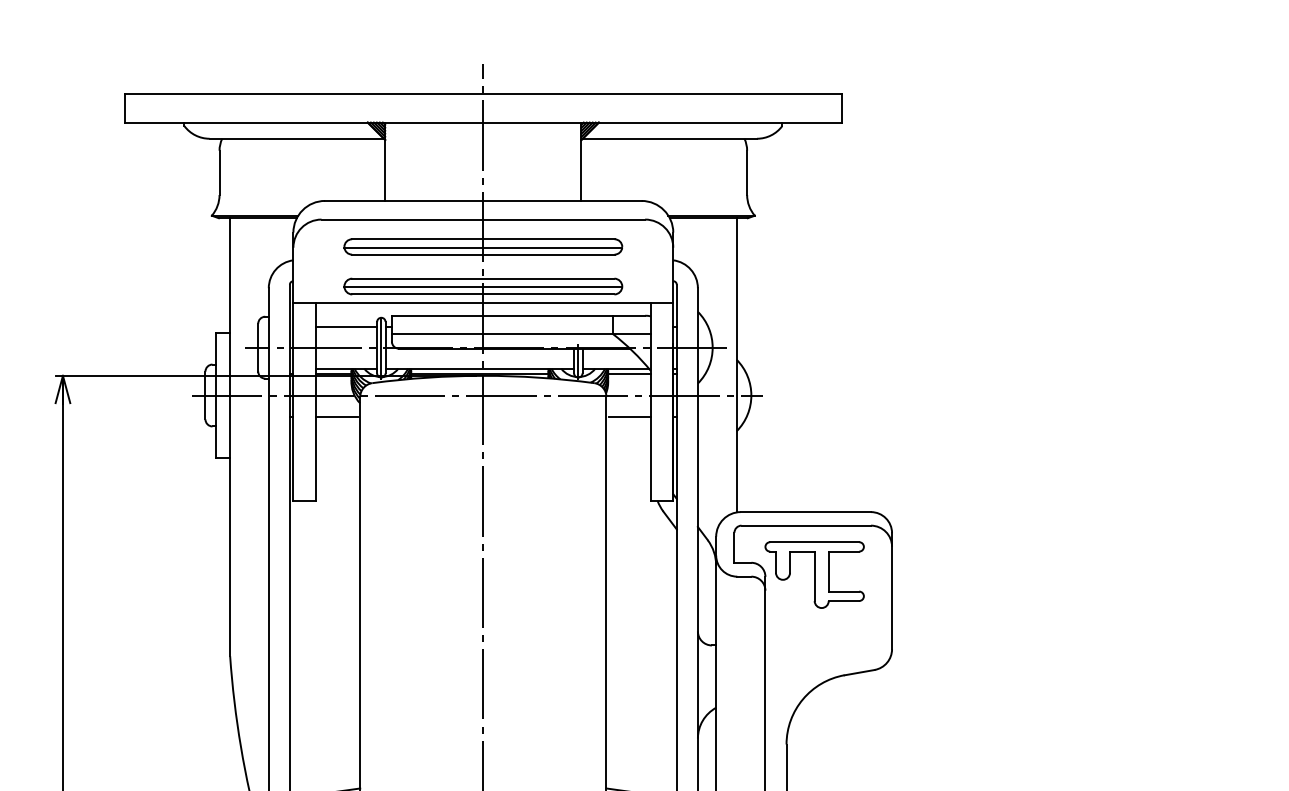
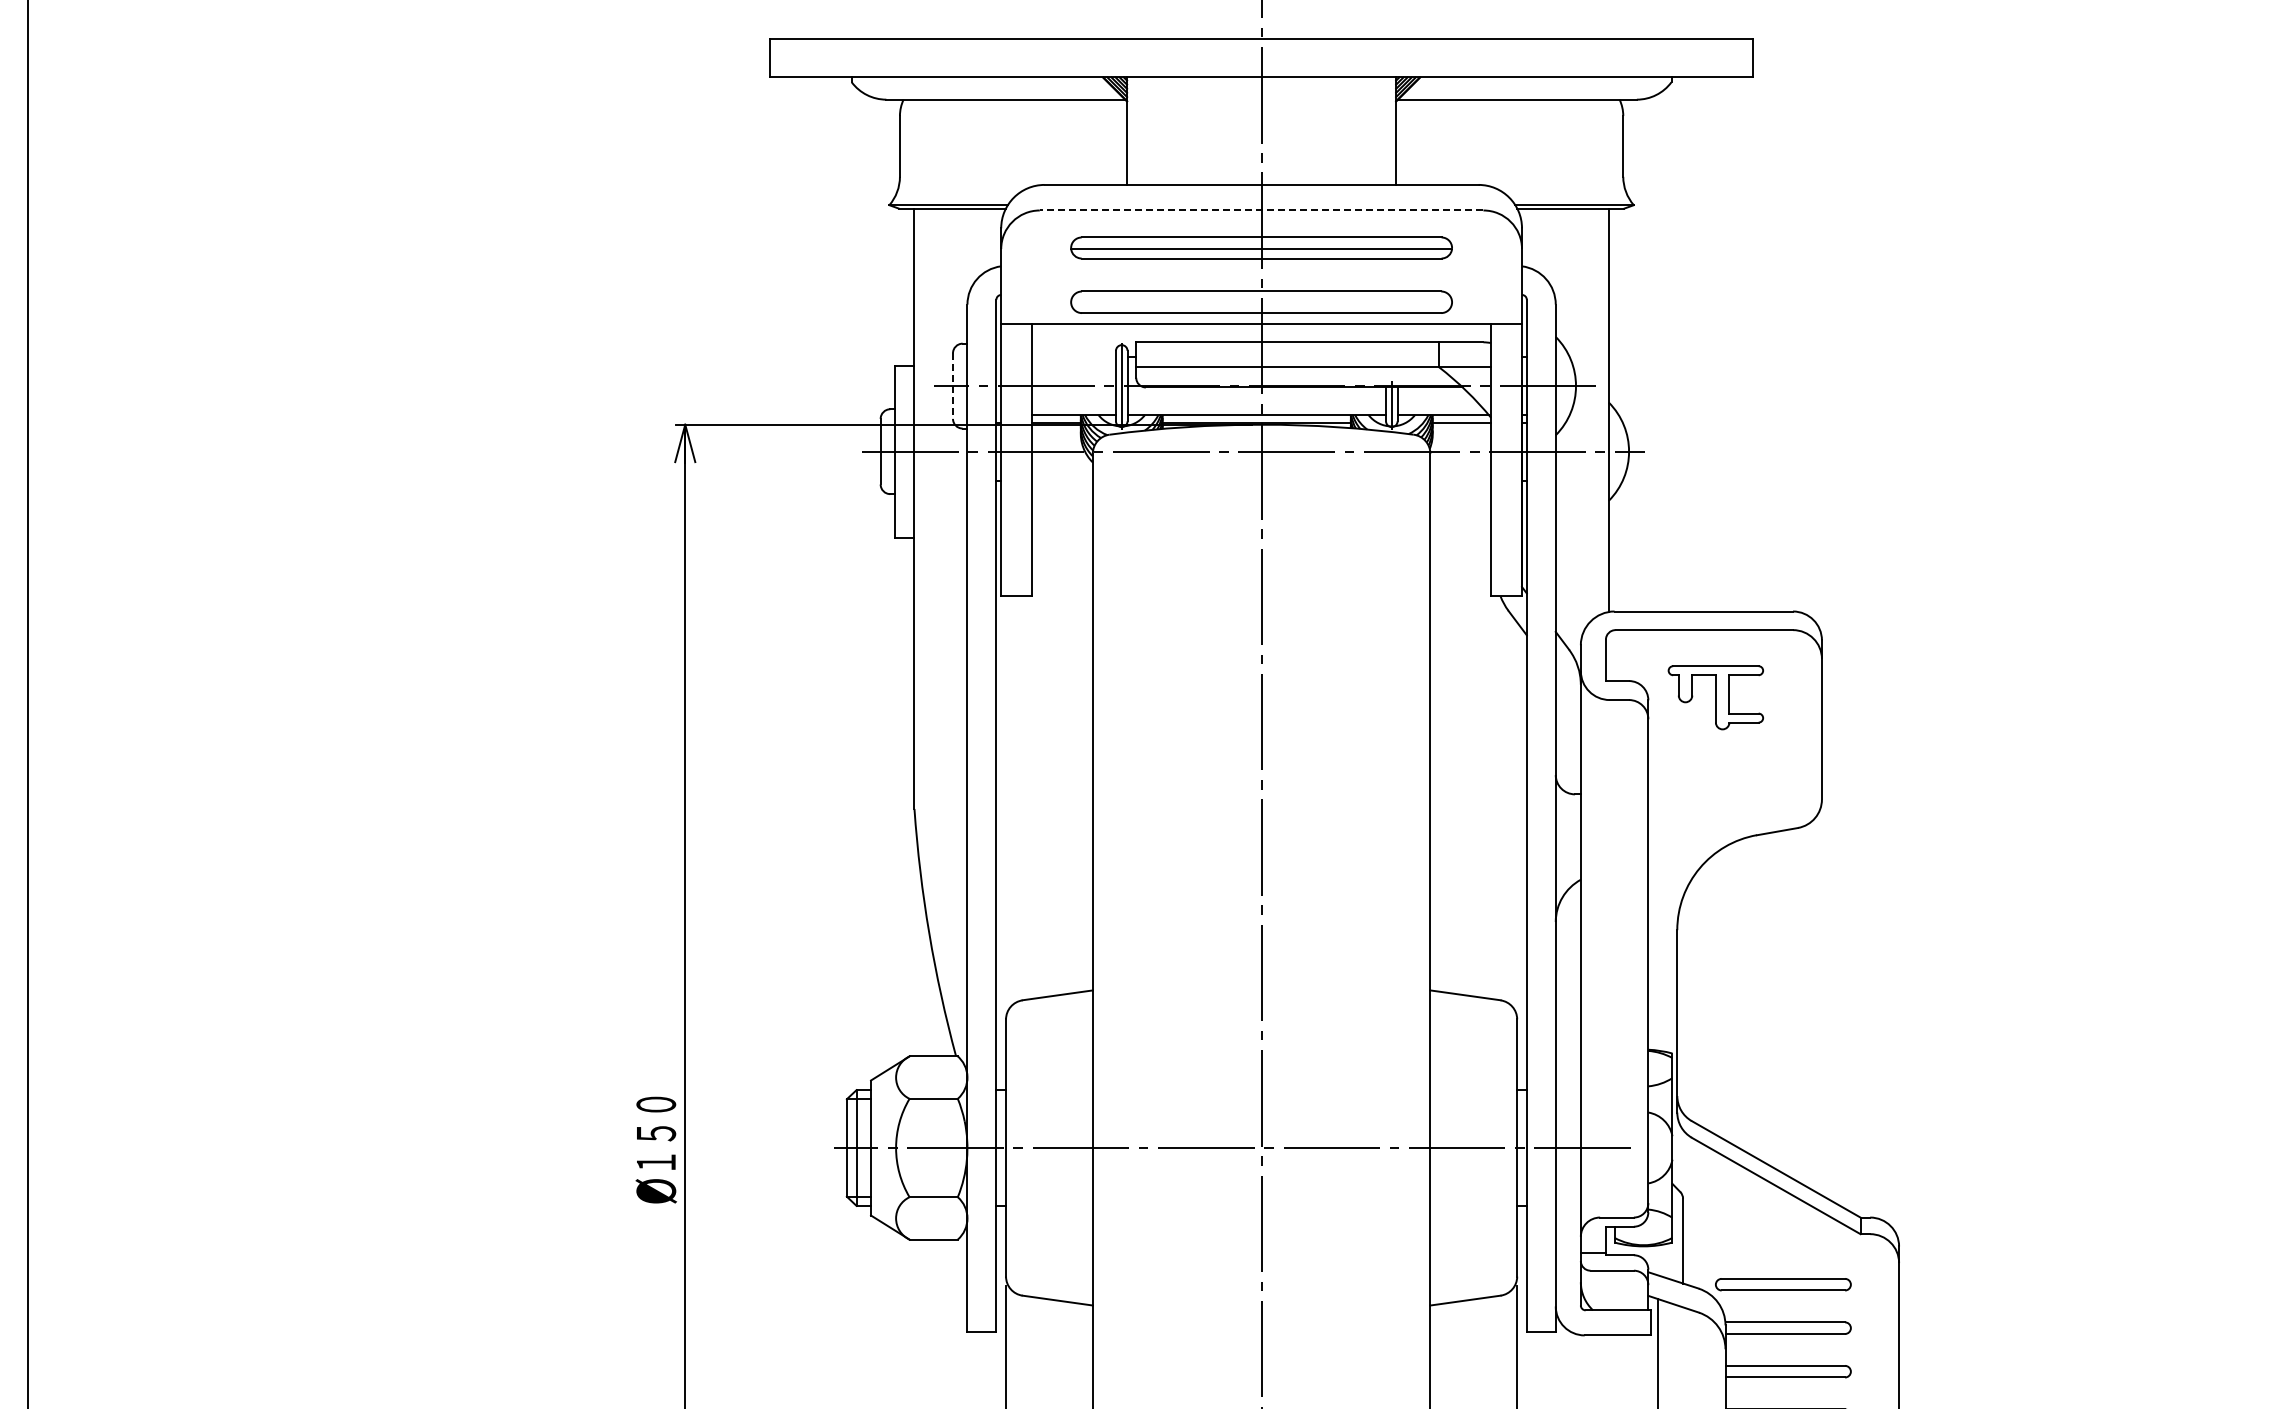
line: (483, 219) -> (1261, 210), solid -> dashed
line: (483, 287) -> (1261, 303), removed
line: (346, 326) -> (1073, 357), removed
line: (257, 347) -> (952, 386), solid -> dashed
line: (336, 416) -> (1060, 480), removed
line: (629, 416) -> (1462, 480), removed
part: (814, 574) -> (1715, 697), size x0.7

